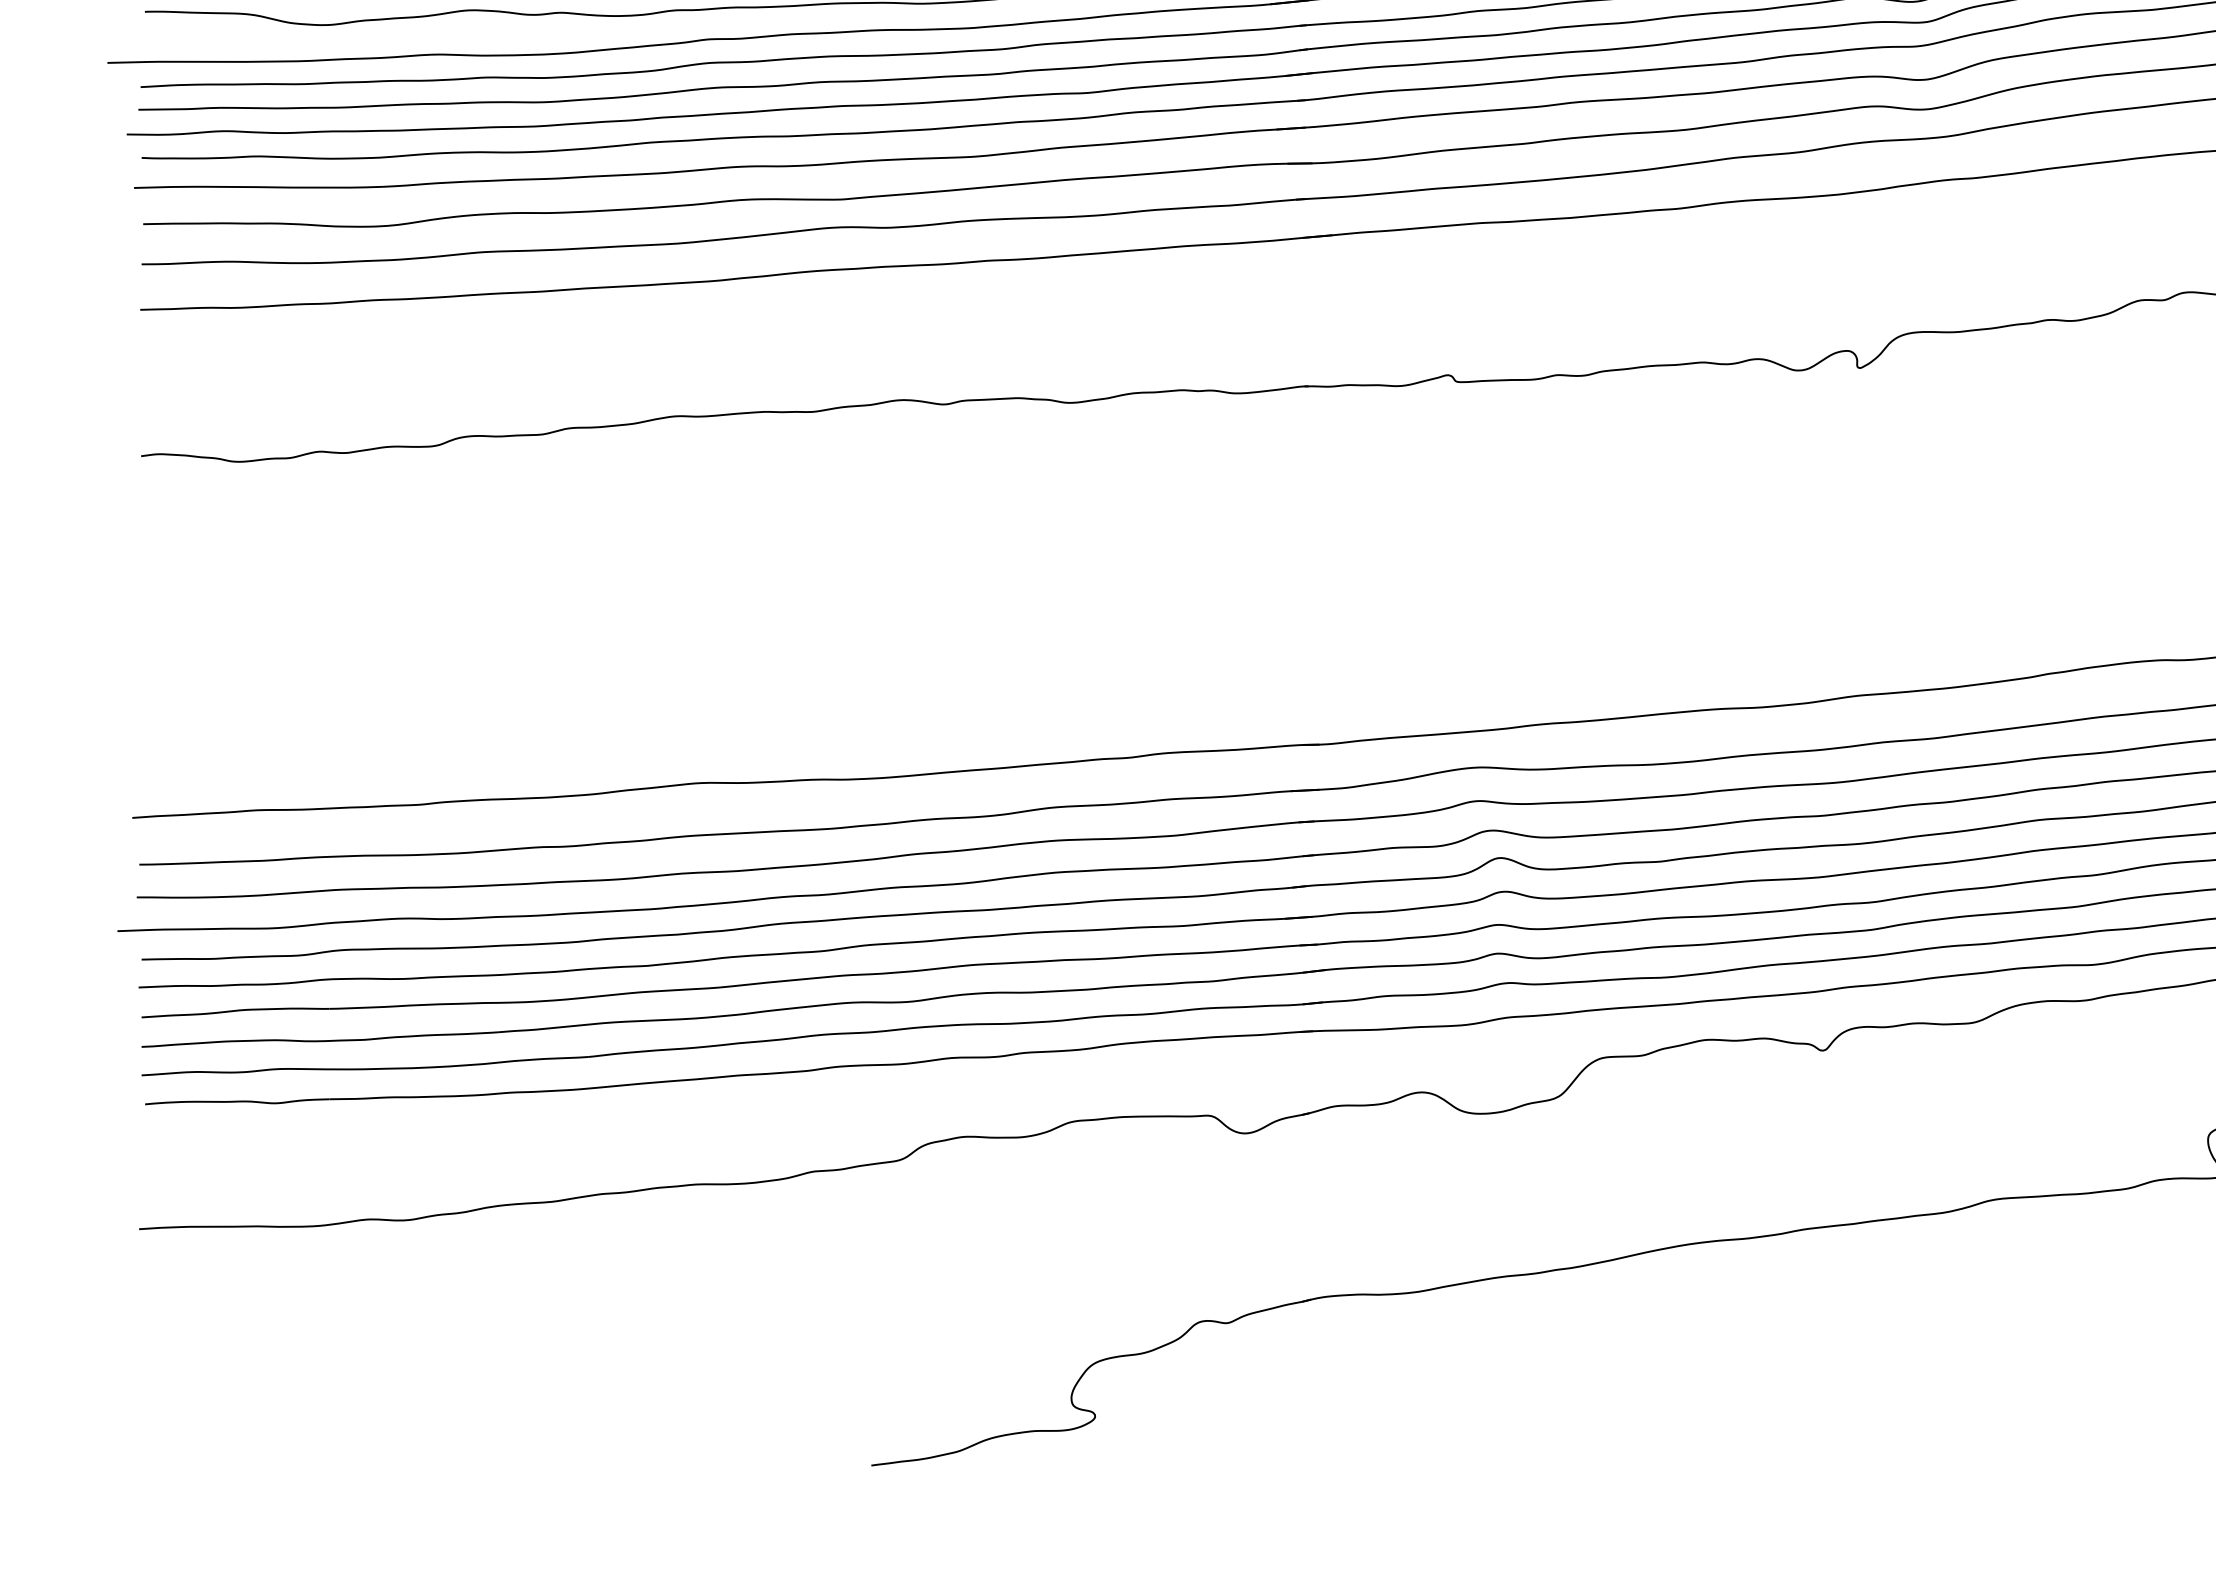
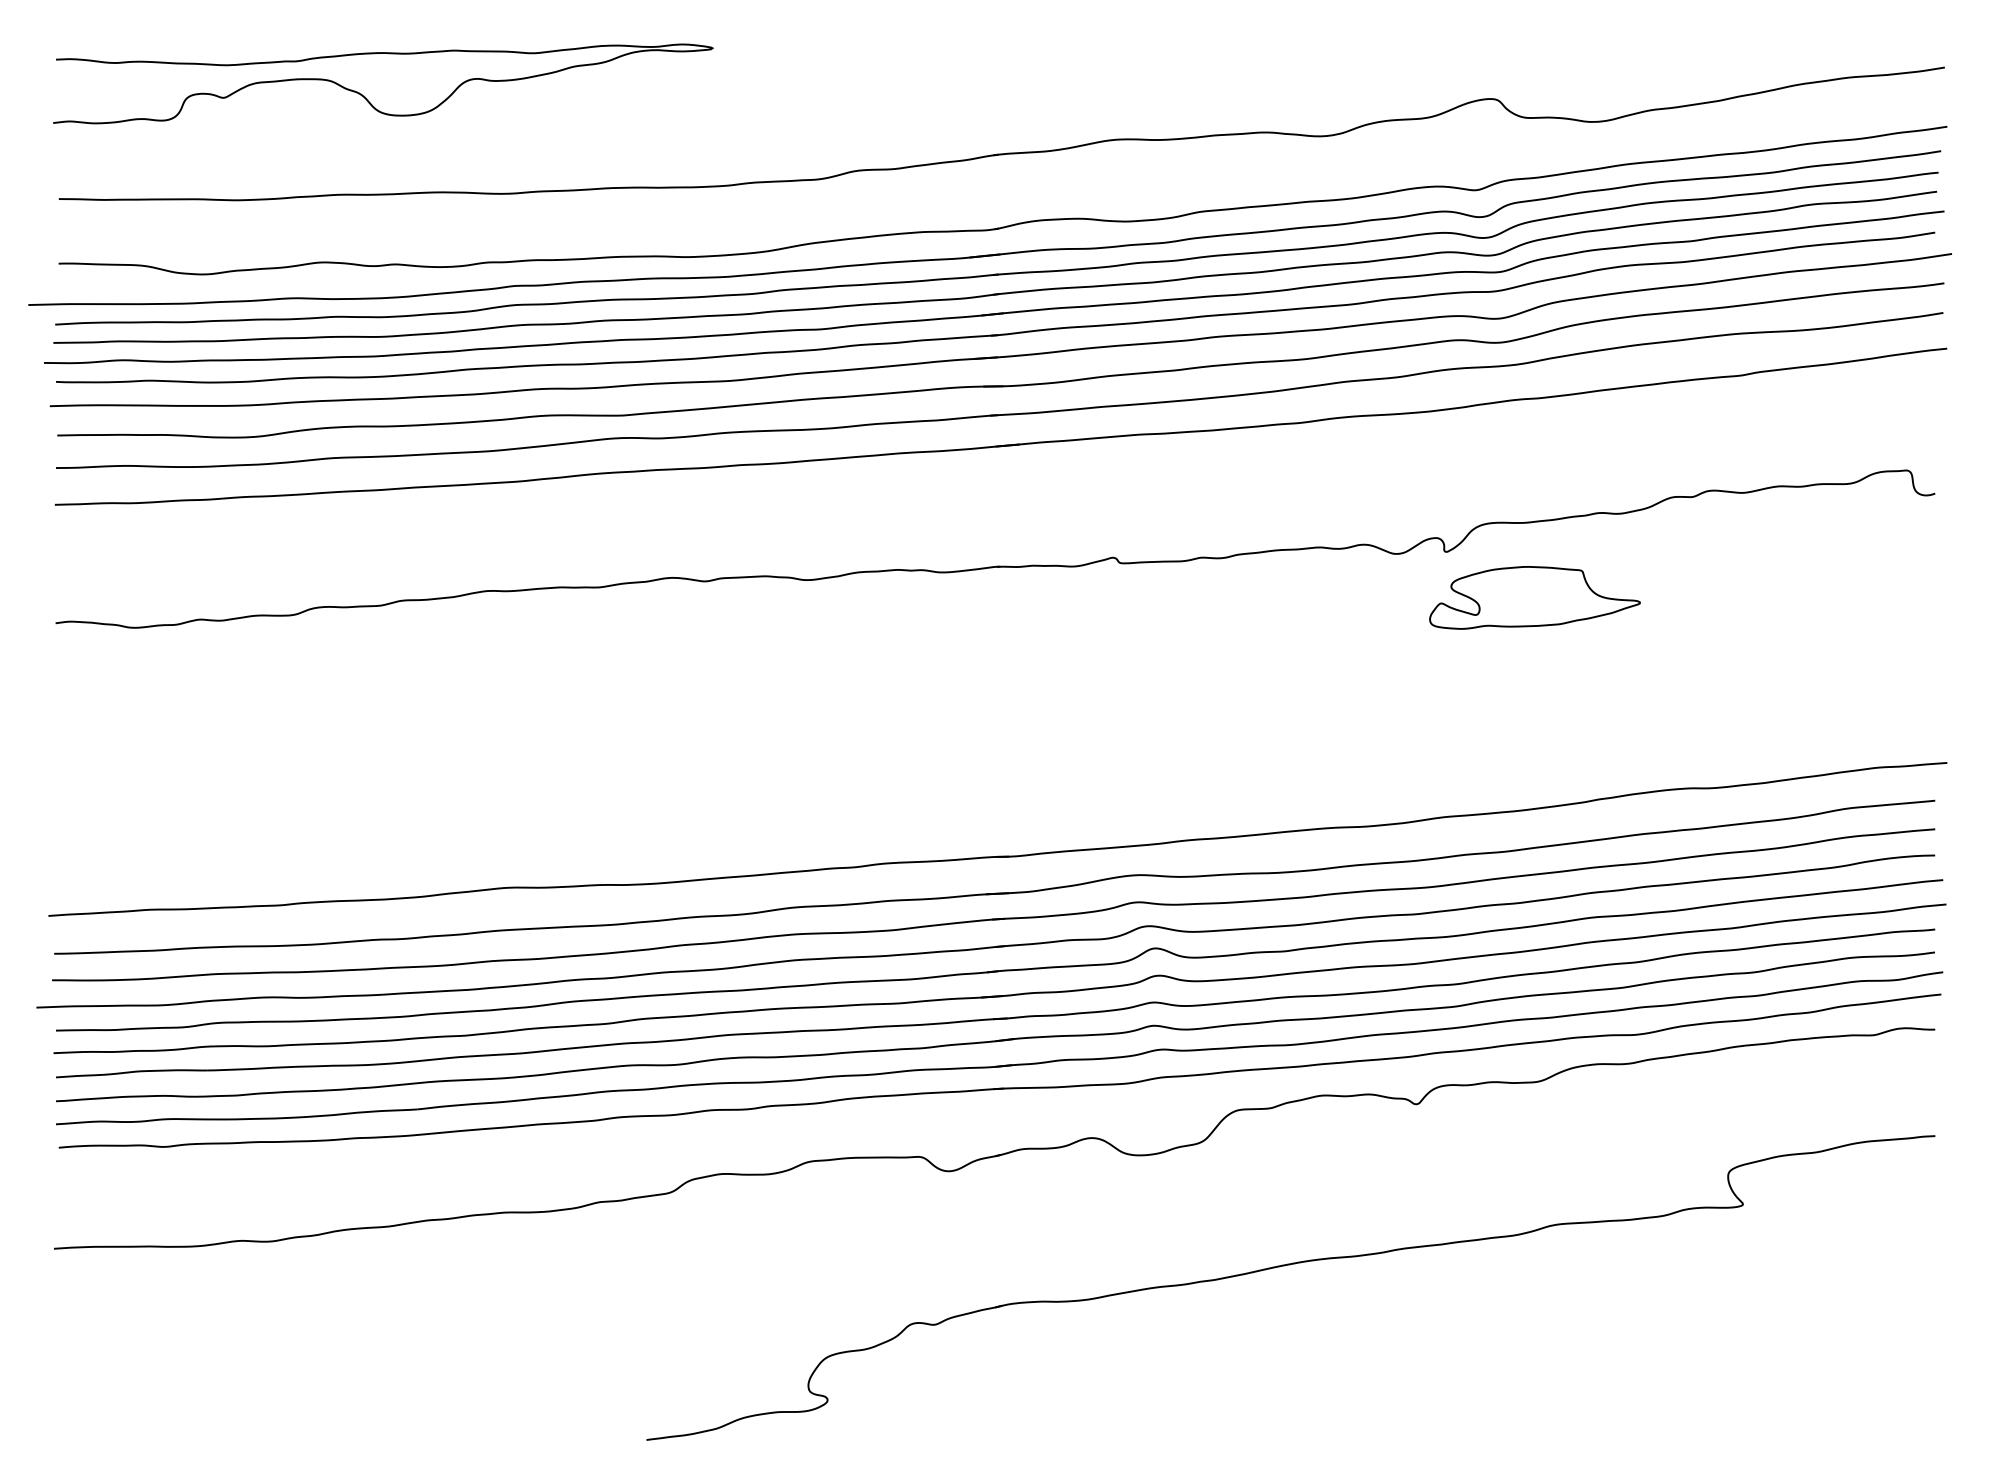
part: (1968, 424) -> (1534, 597), added

